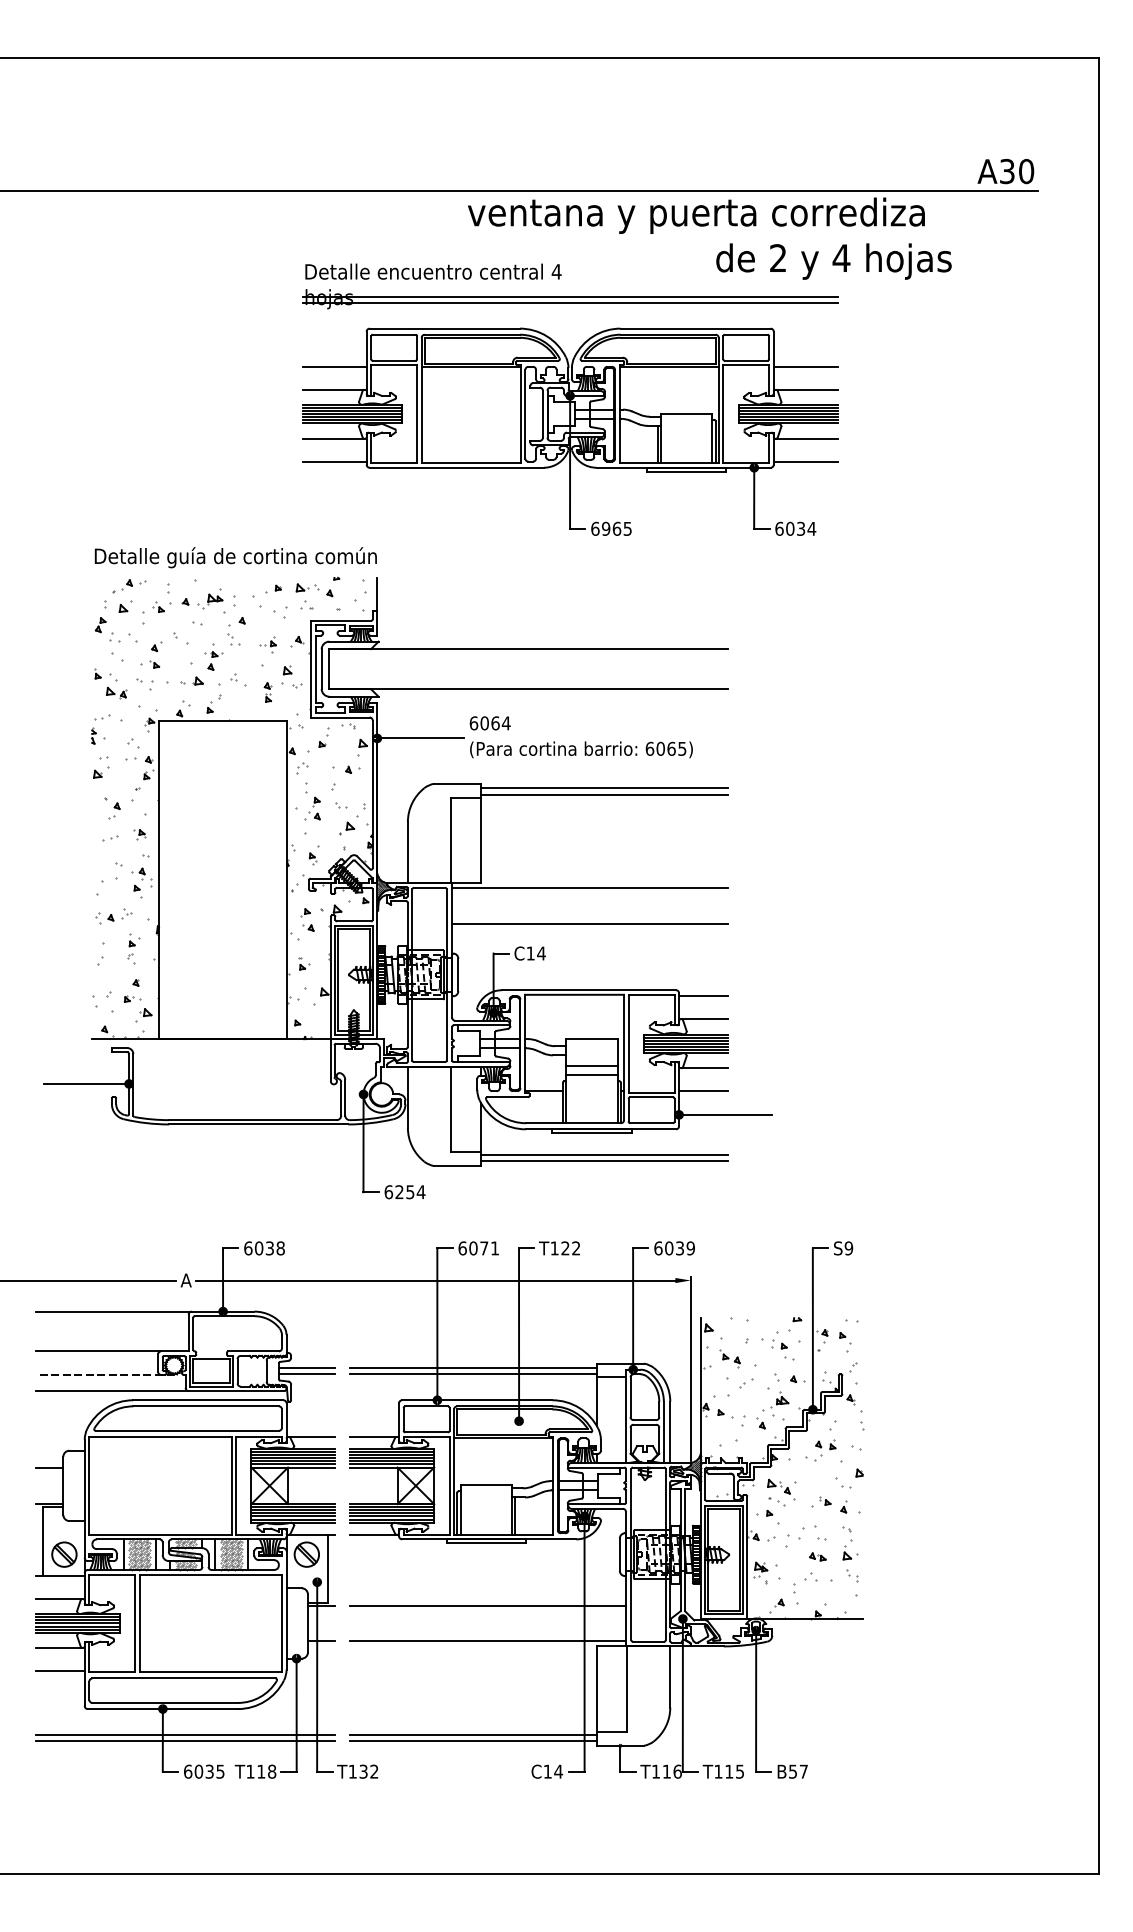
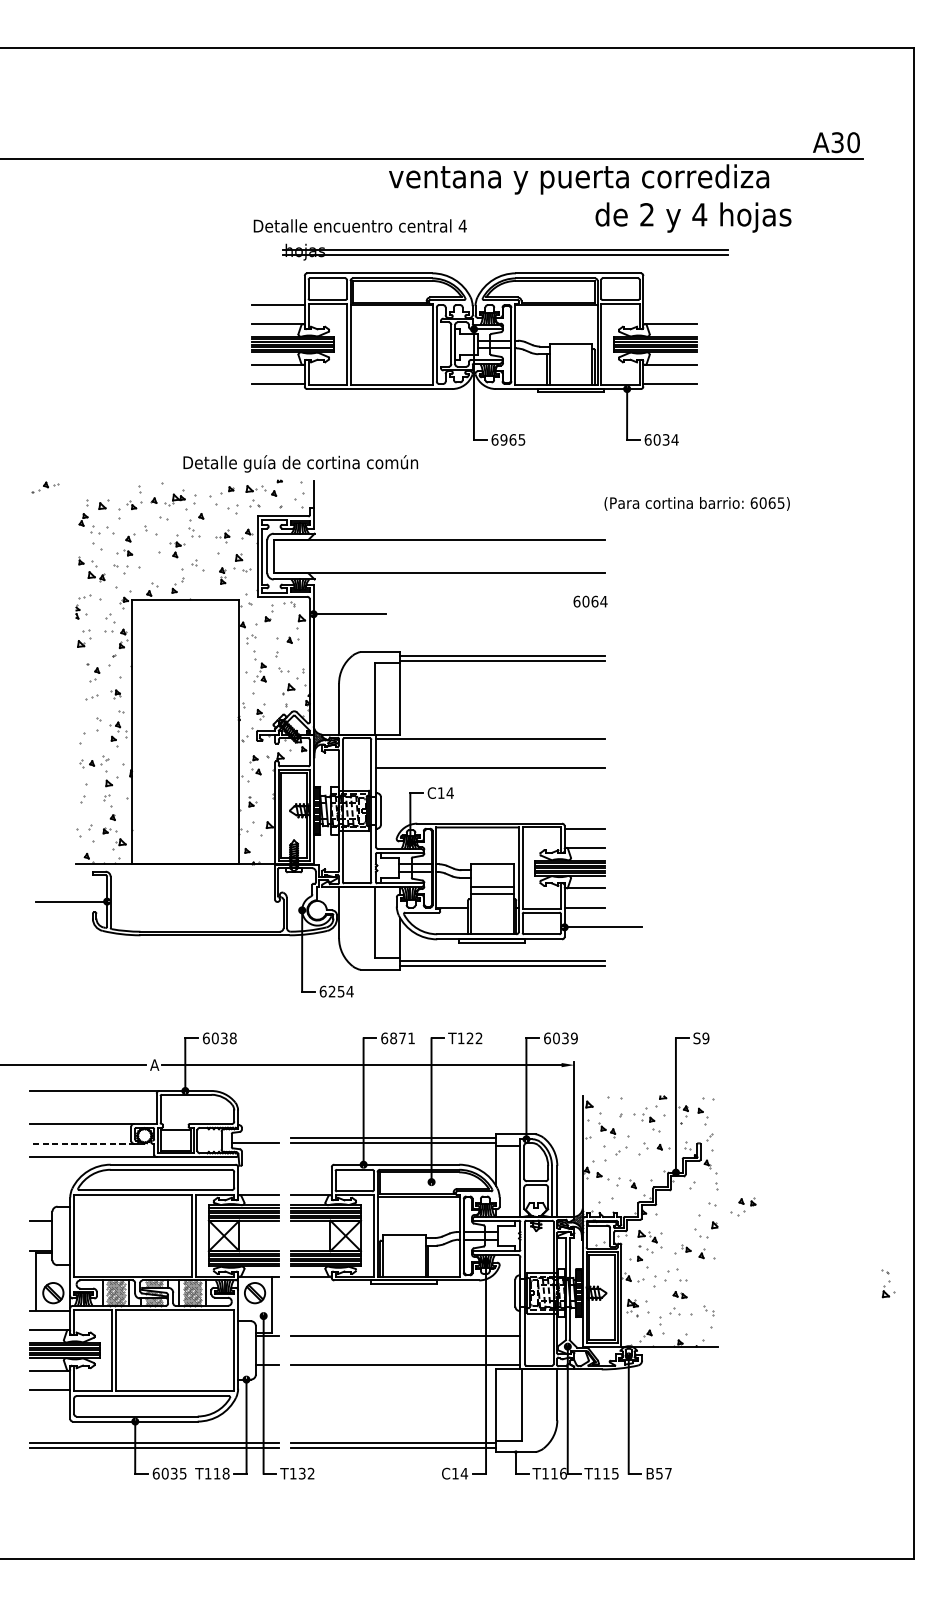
part: (570, 299) -> (505, 252), moved
line: (805, 366) -> (669, 304), removed
text: (235, 557) -> (300, 463), moved
part: (129, 586) -> (45, 487), moved
part: (191, 680) -> (159, 566), removed
text: (489, 723) -> (589, 601), moved
text: (581, 749) -> (697, 503), moved
part: (133, 948) -> (110, 788), size x1.4
text: (473, 1248) -> (393, 1038), 6071 -> 6871
line: (306, 1368) -> (254, 1138), removed
part: (775, 1403) -> (644, 1167), removed
part: (820, 1450) -> (742, 1206), moved
part: (850, 1543) -> (888, 1283), moved

